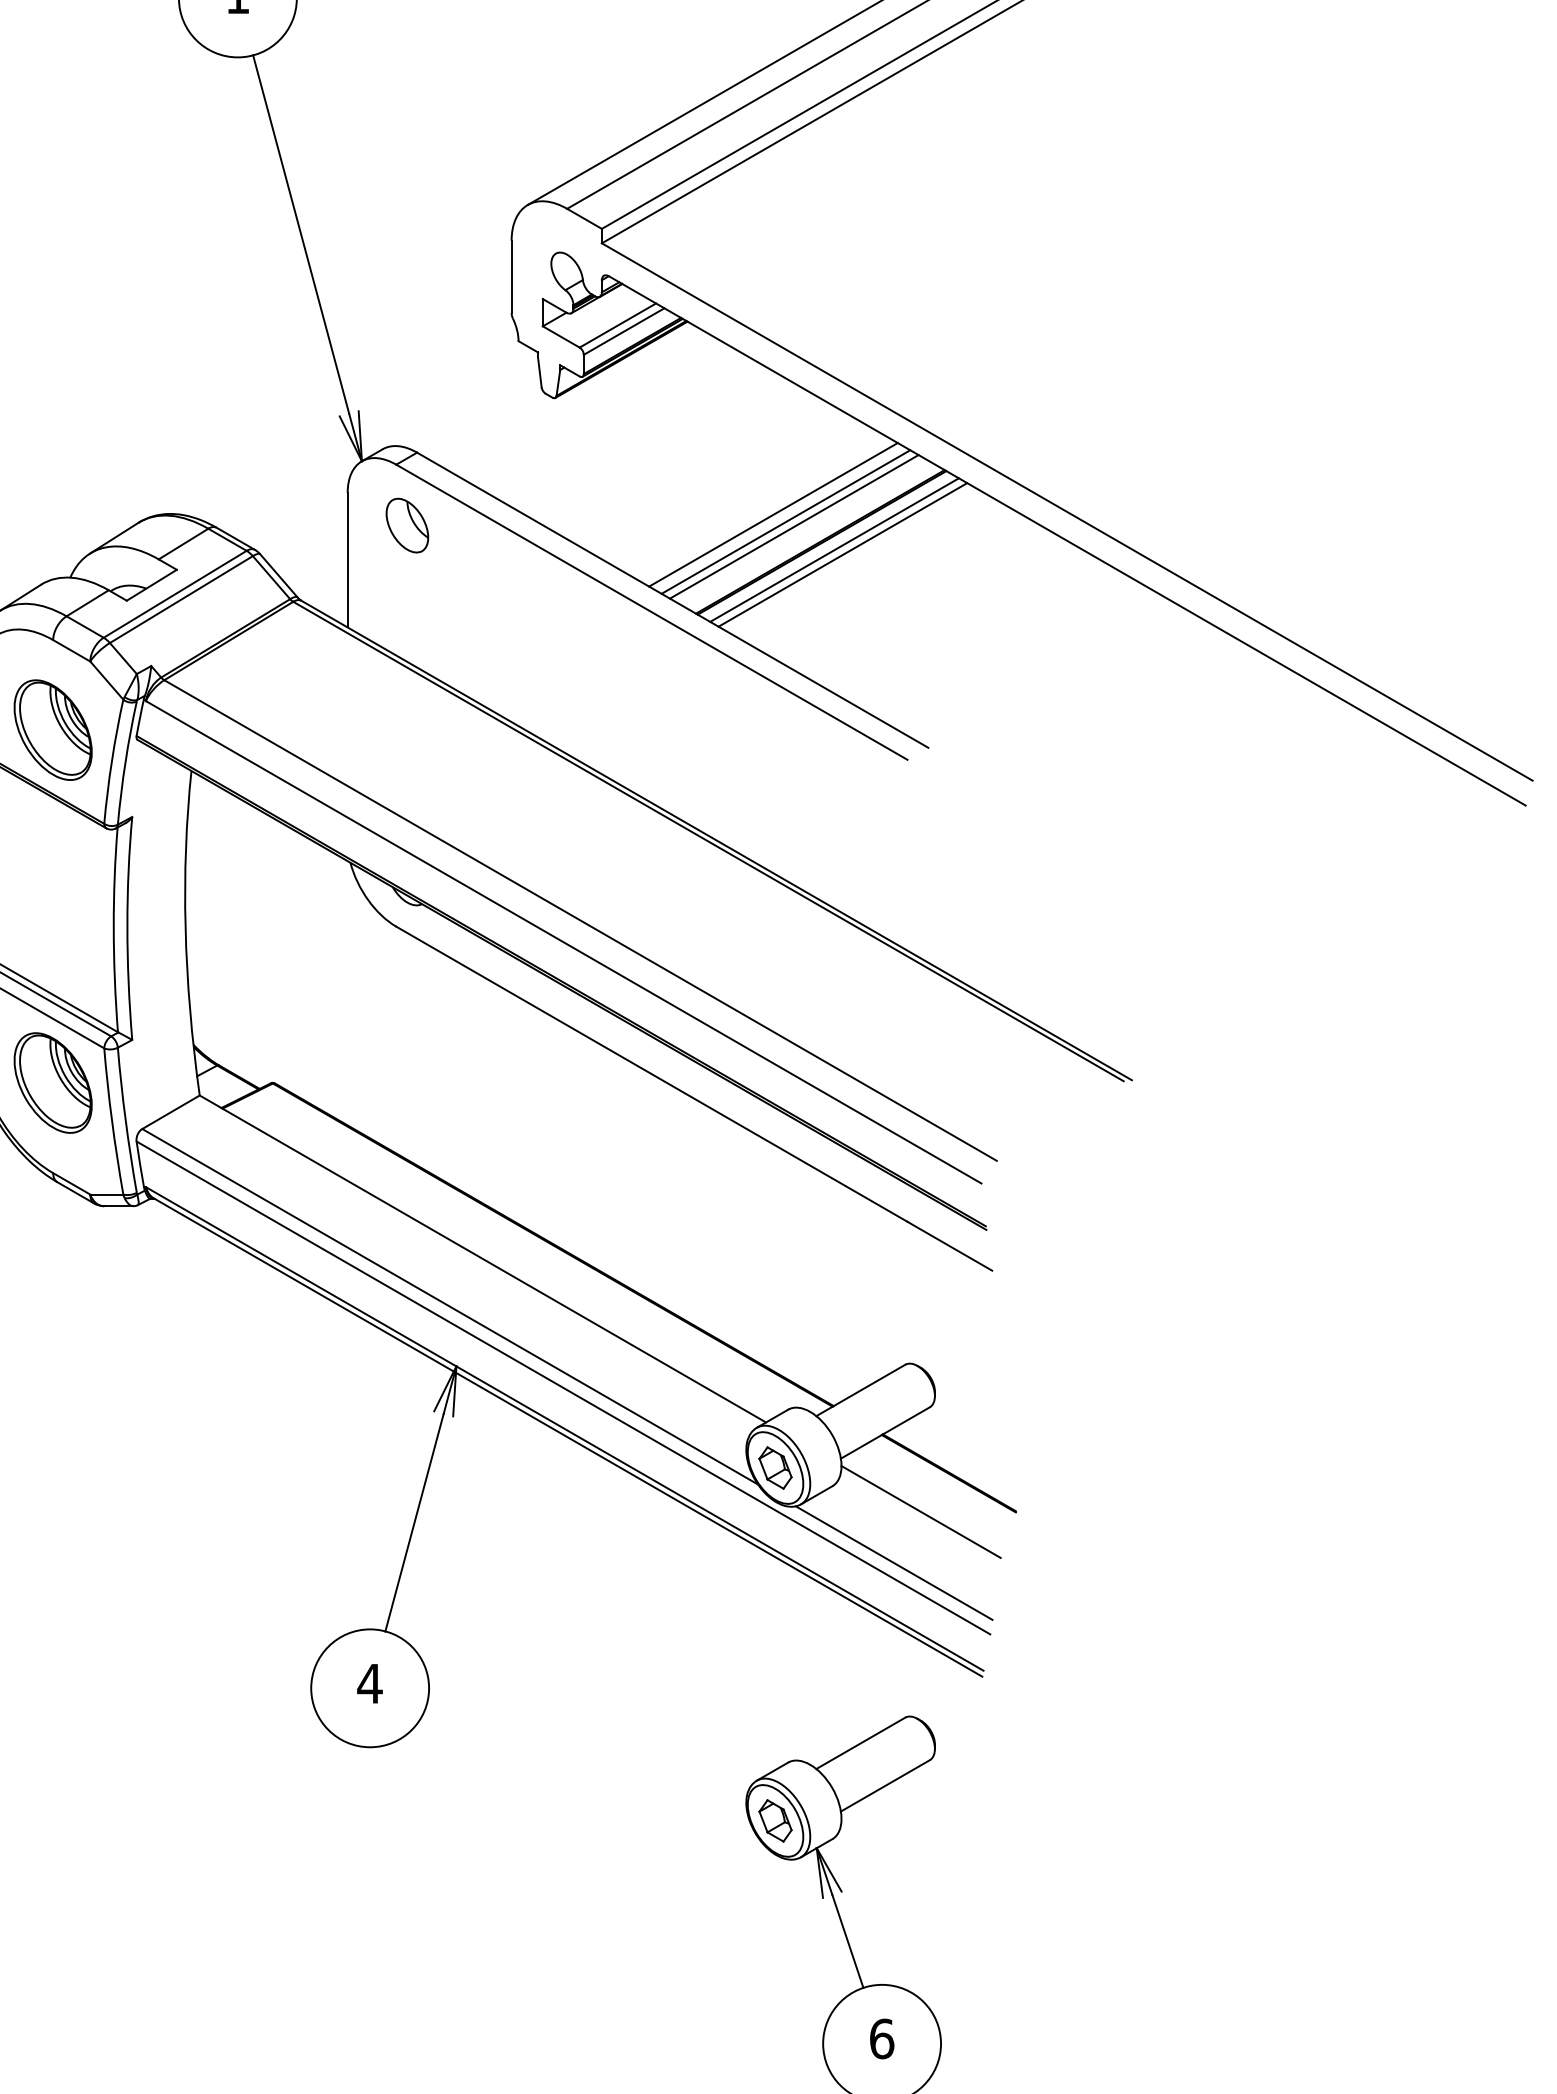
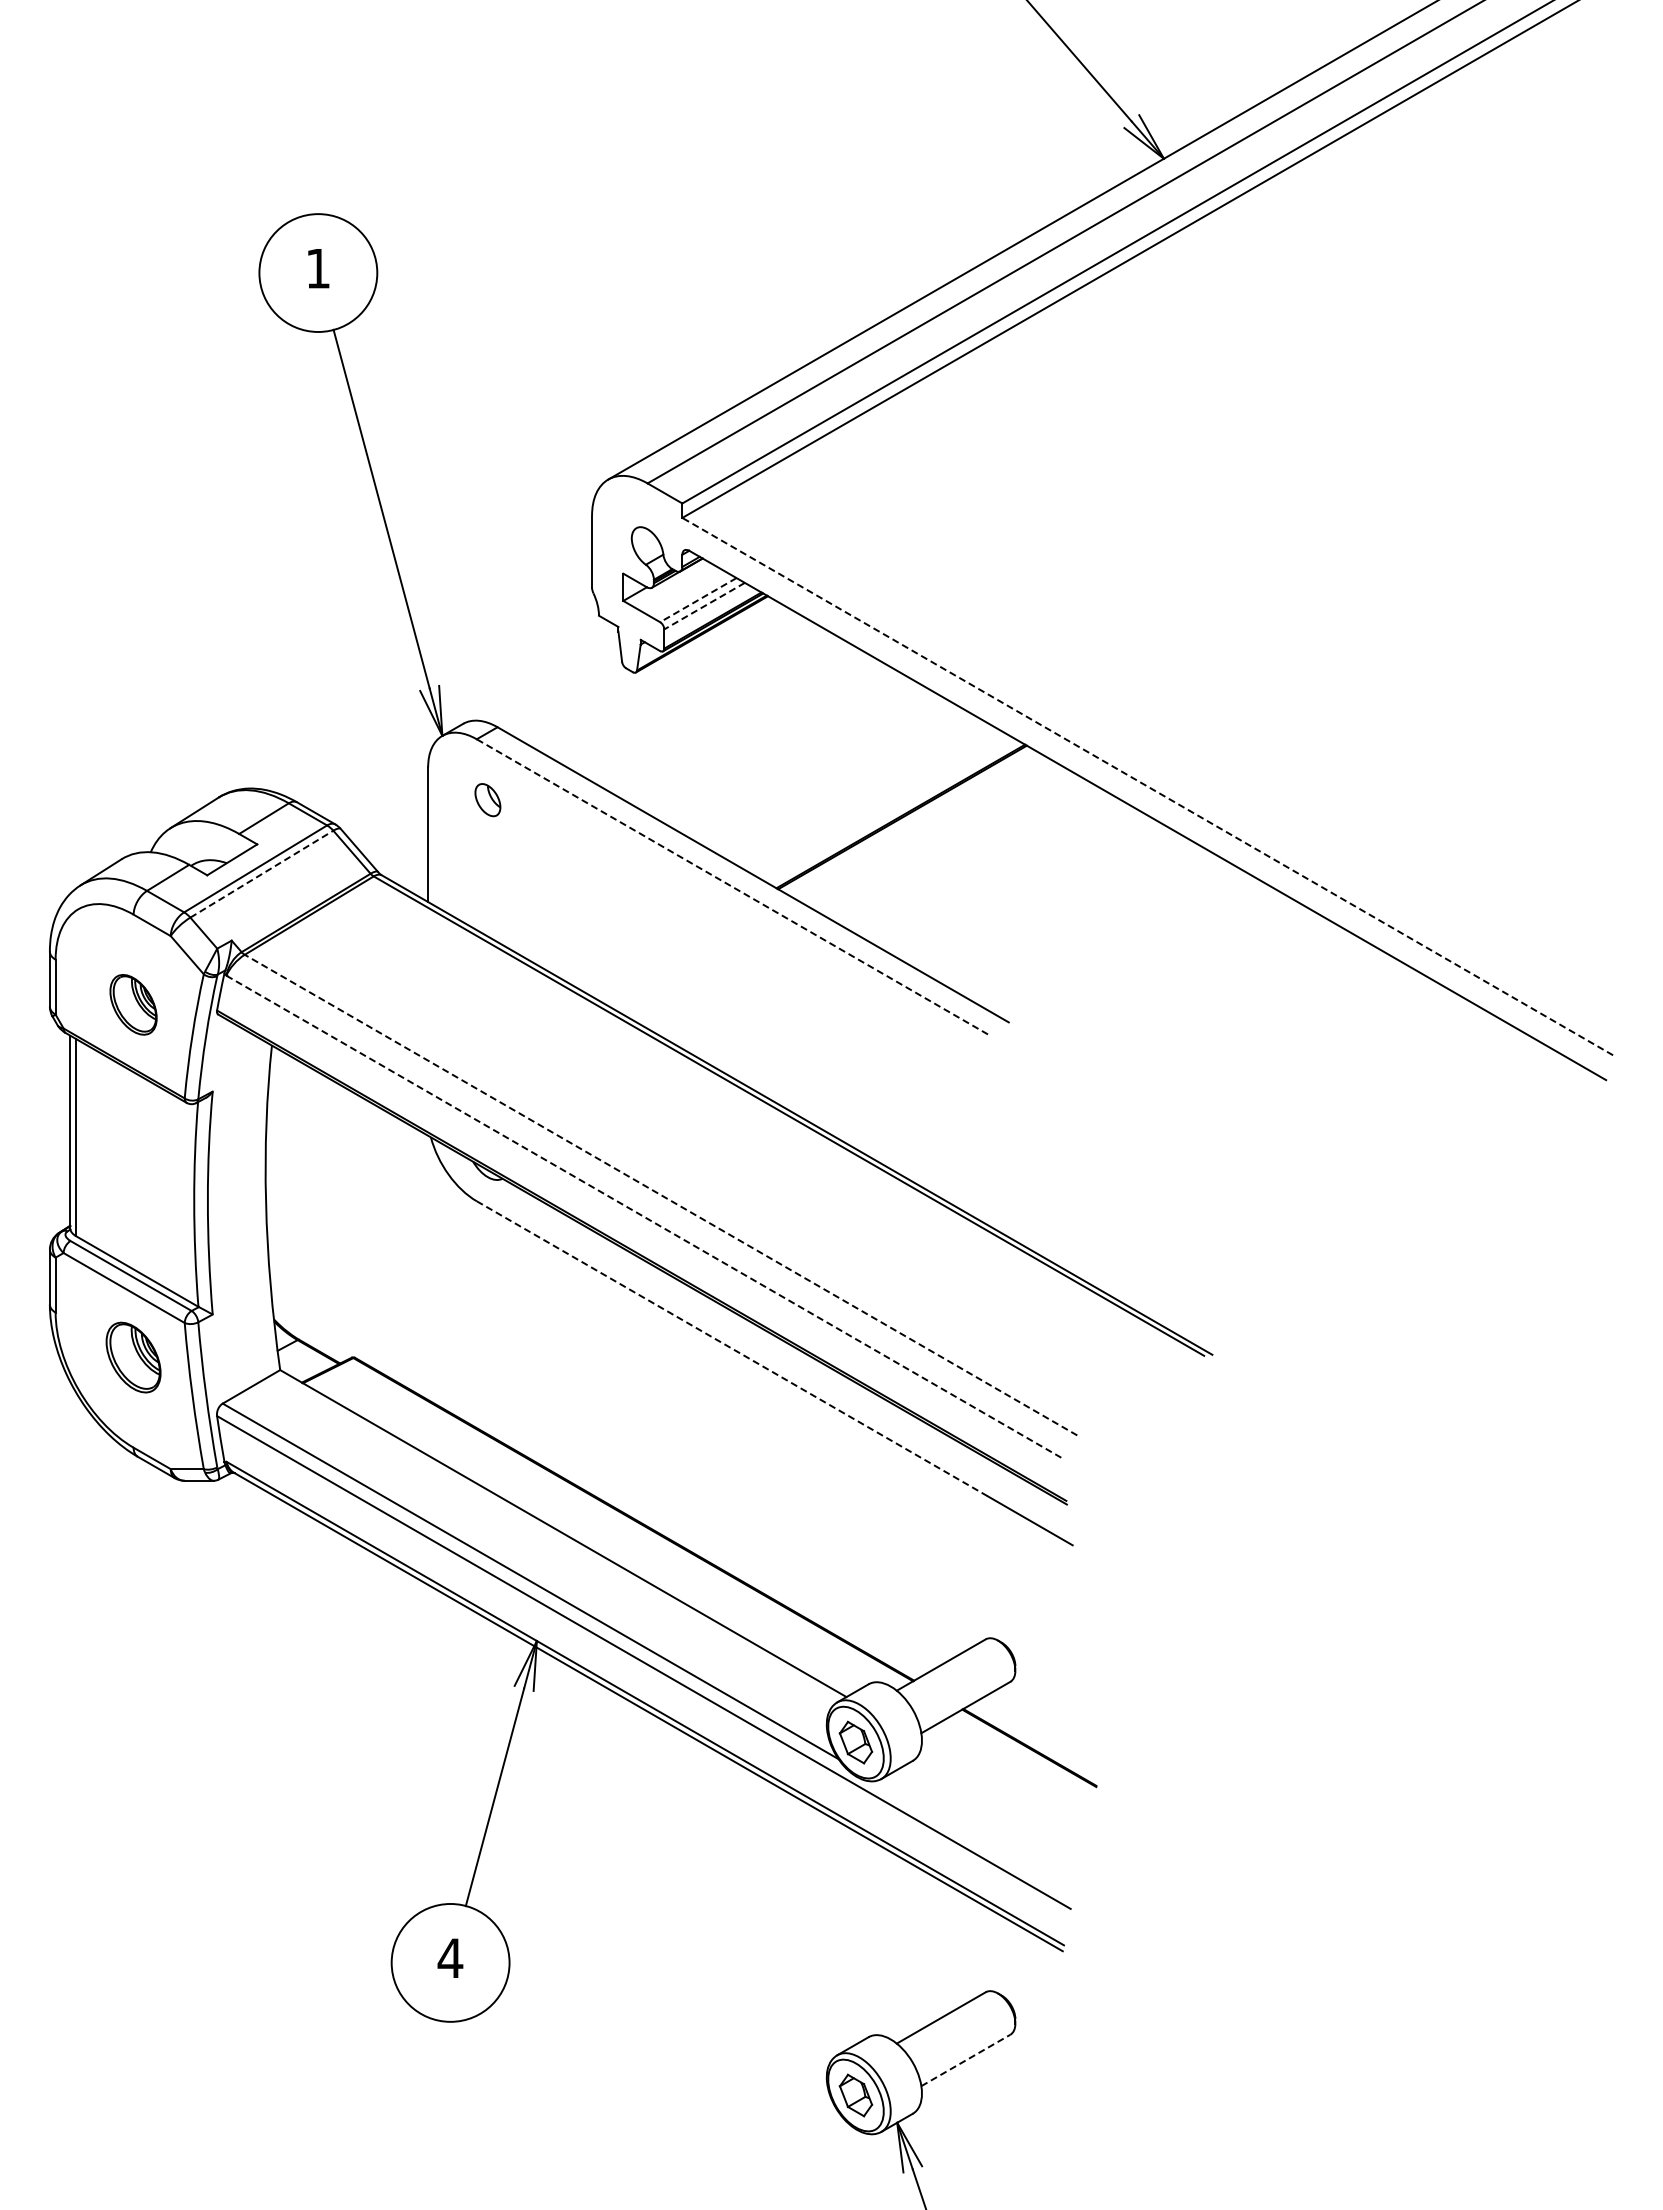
line: (617, 325) -> (697, 600), solid -> dashed
line: (624, 331) -> (704, 606), solid -> dashed
line: (1067, 511) -> (1147, 786), solid -> dashed
line: (773, 514) -> (853, 789), removed
line: (786, 521) -> (866, 796), removed
part: (407, 524) -> (487, 799), size x0.6
line: (794, 526) -> (874, 801), removed
line: (834, 549) -> (914, 824), removed
line: (843, 554) -> (923, 829), removed
line: (181, 599) -> (261, 874), solid -> dashed
line: (651, 611) -> (731, 886), solid -> dashed
part: (53, 729) -> (133, 1004), size x0.6
line: (581, 920) -> (661, 1195), solid -> dashed
line: (564, 942) -> (644, 1217), solid -> dashed
line: (652, 1074) -> (732, 1349), solid -> dashed
part: (53, 1082) -> (133, 1357), size x0.7
line: (921, 1511) -> (1001, 1786), removed
line: (894, 1562) -> (974, 1837), removed
line: (886, 1785) -> (966, 2060), solid -> dashed

